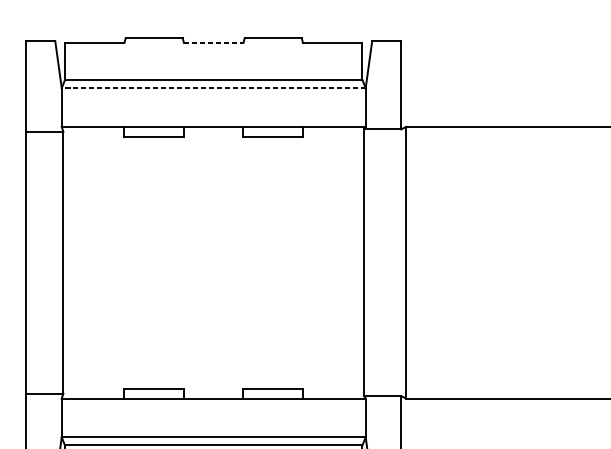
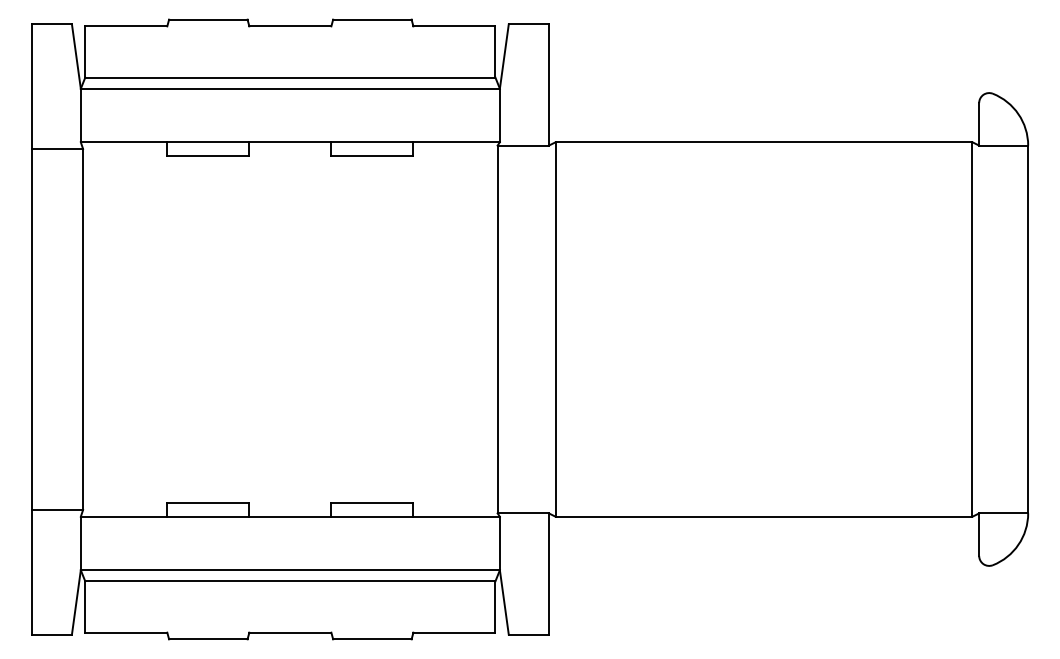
line: (213, 42) -> (290, 26), dashed -> solid
line: (213, 87) -> (290, 88), dashed -> solid

